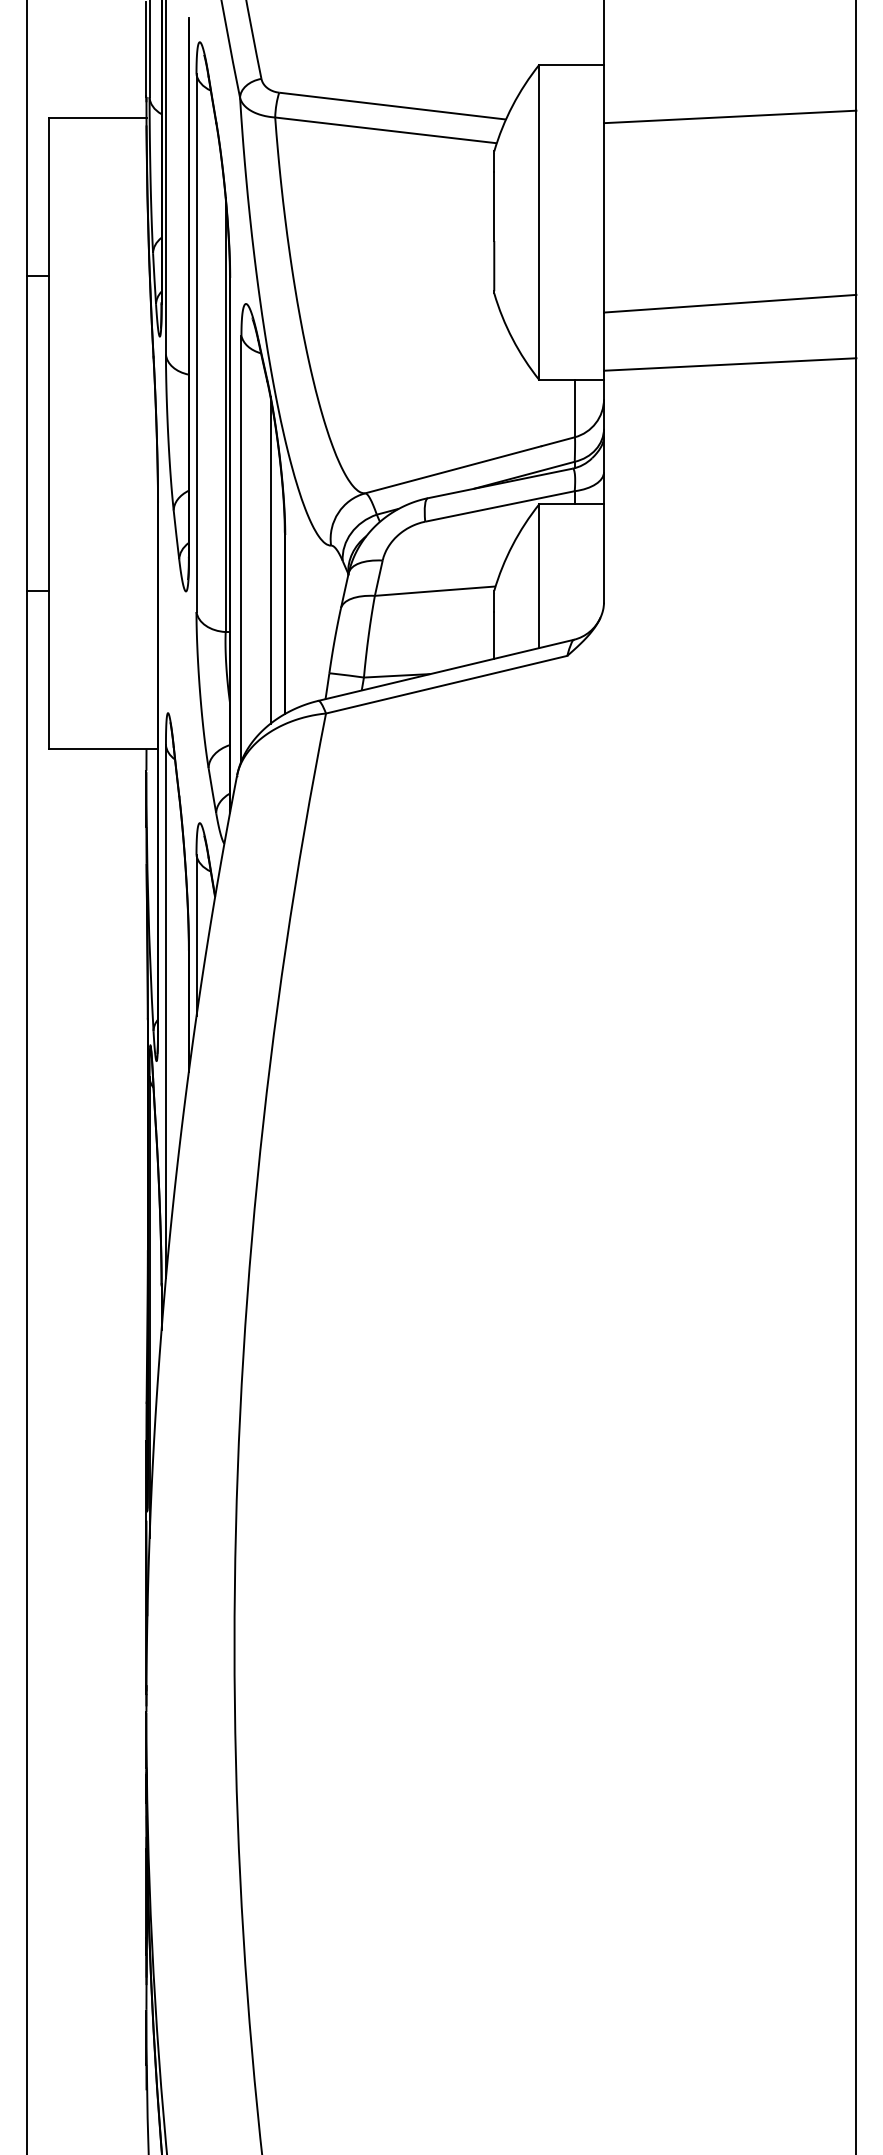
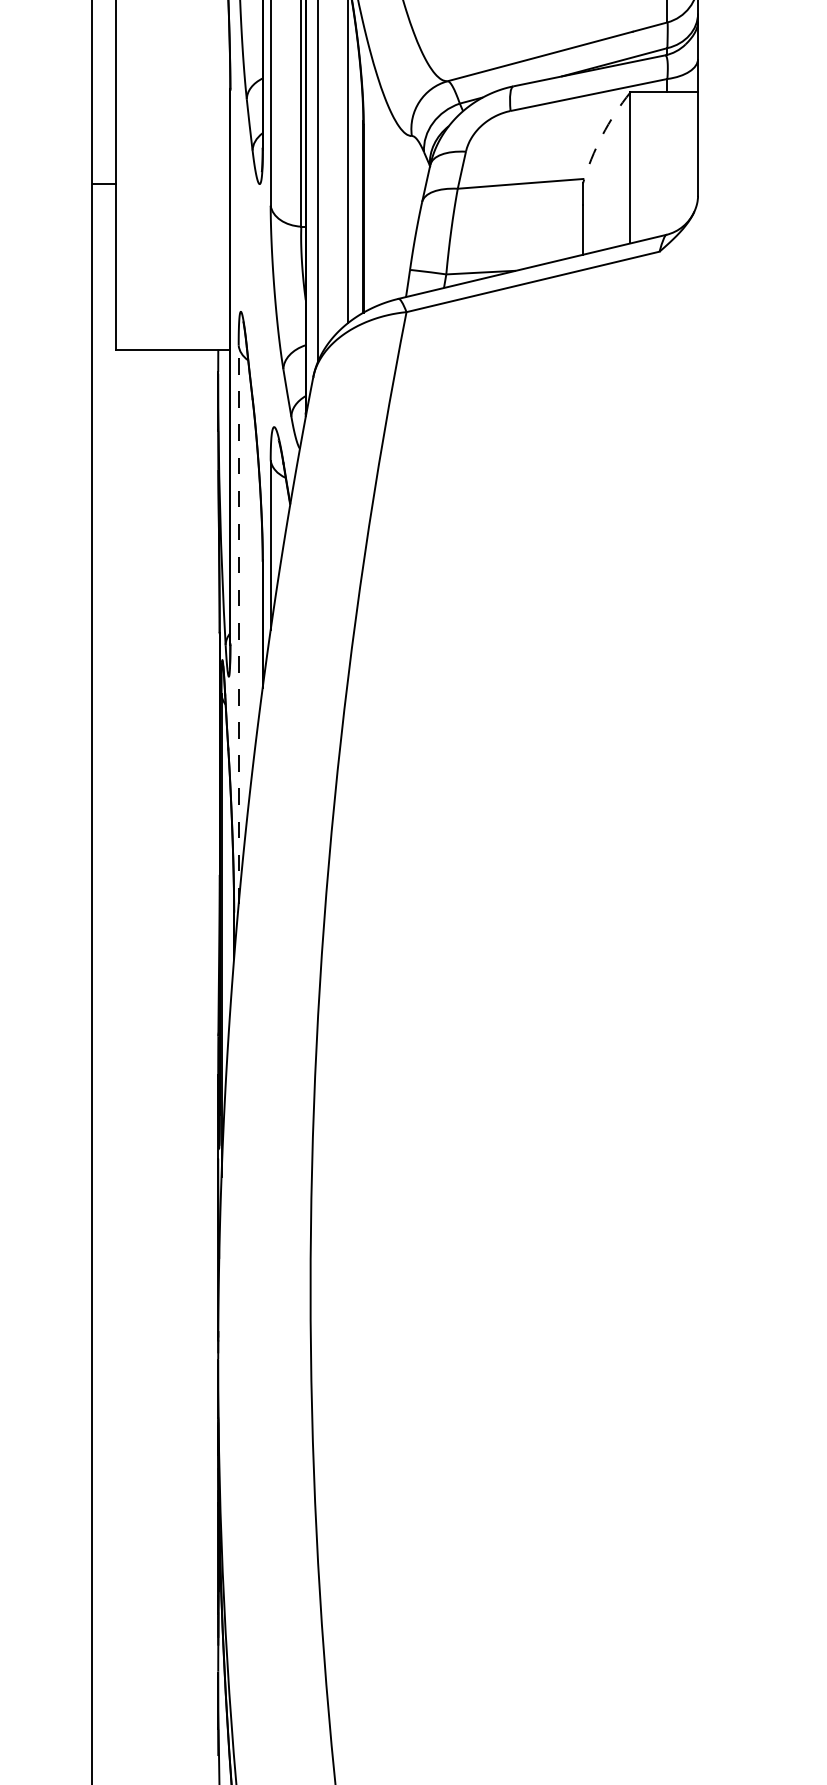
arc: (512, 545) -> (602, 135), solid -> dashed
line: (165, 1011) -> (238, 624), solid -> dashed

